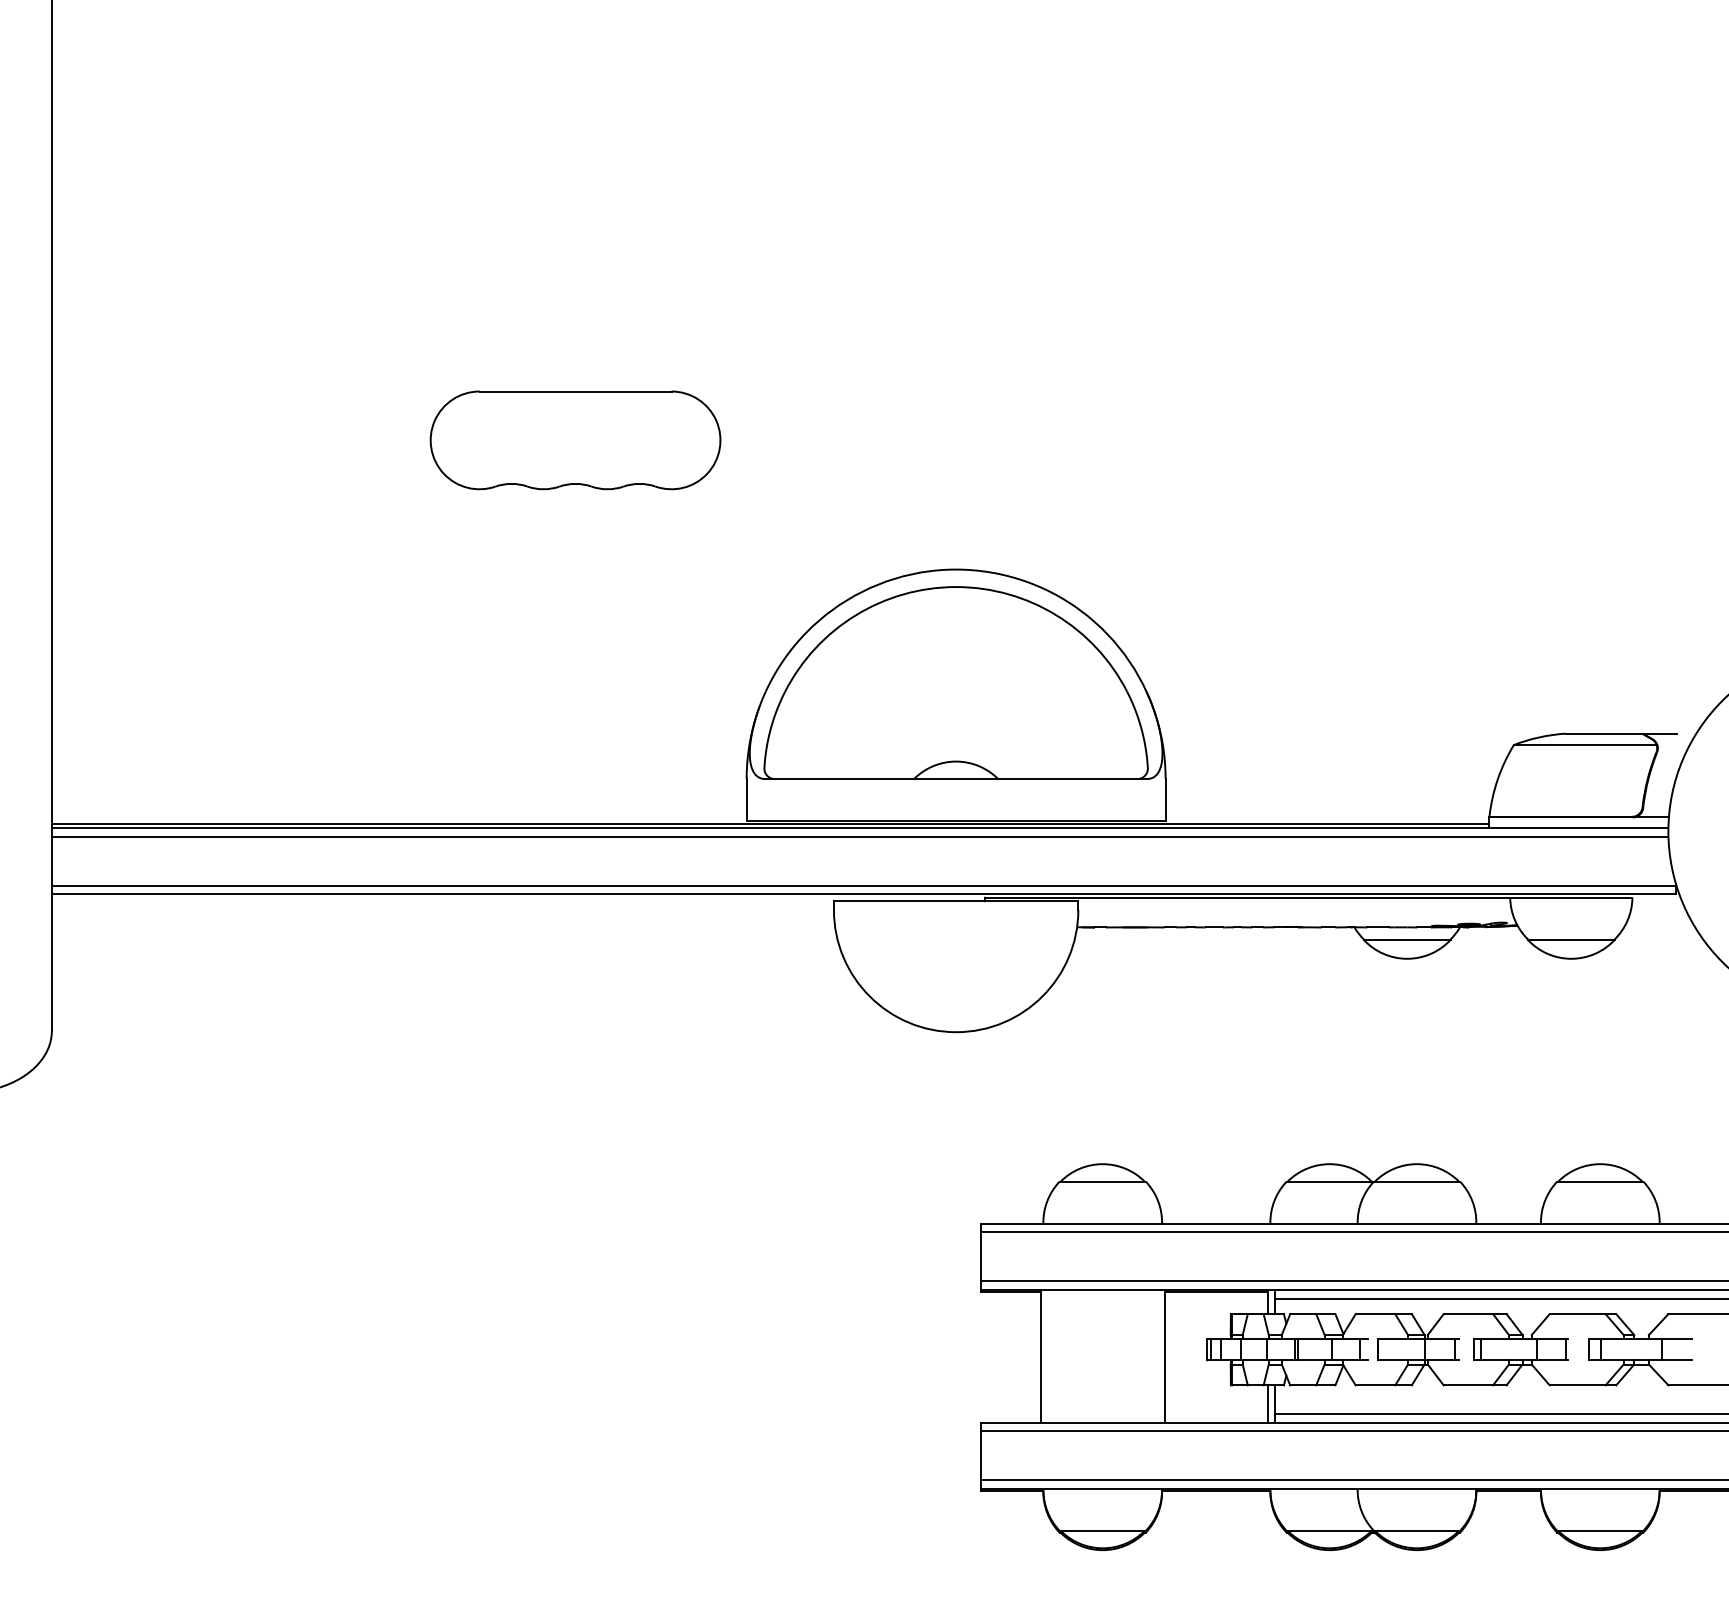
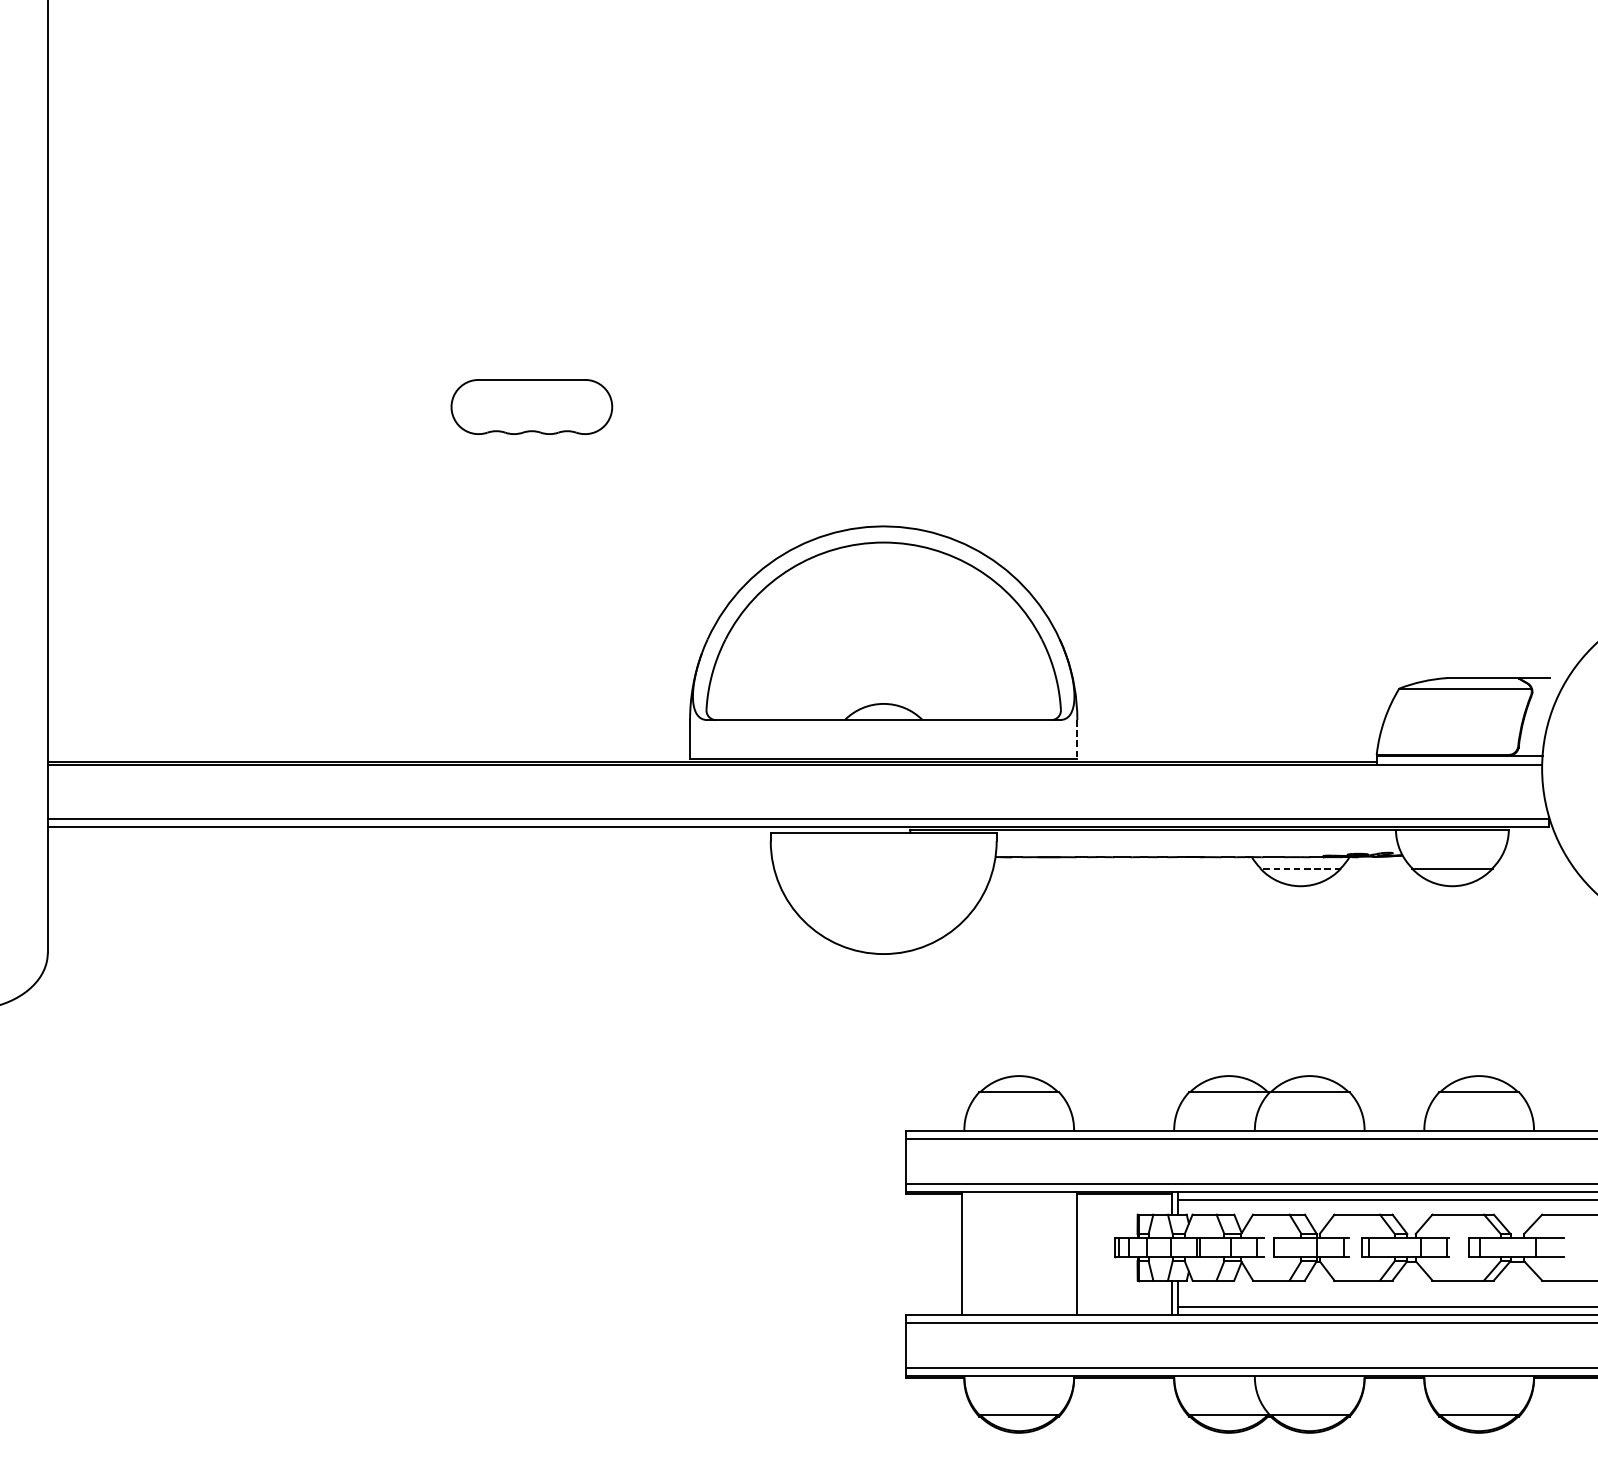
part: (575, 440) -> (531, 407), size x0.6
line: (1165, 800) -> (1077, 739), solid -> dashed
line: (859, 836) -> (794, 773), removed
line: (1407, 939) -> (1300, 868), solid -> dashed

